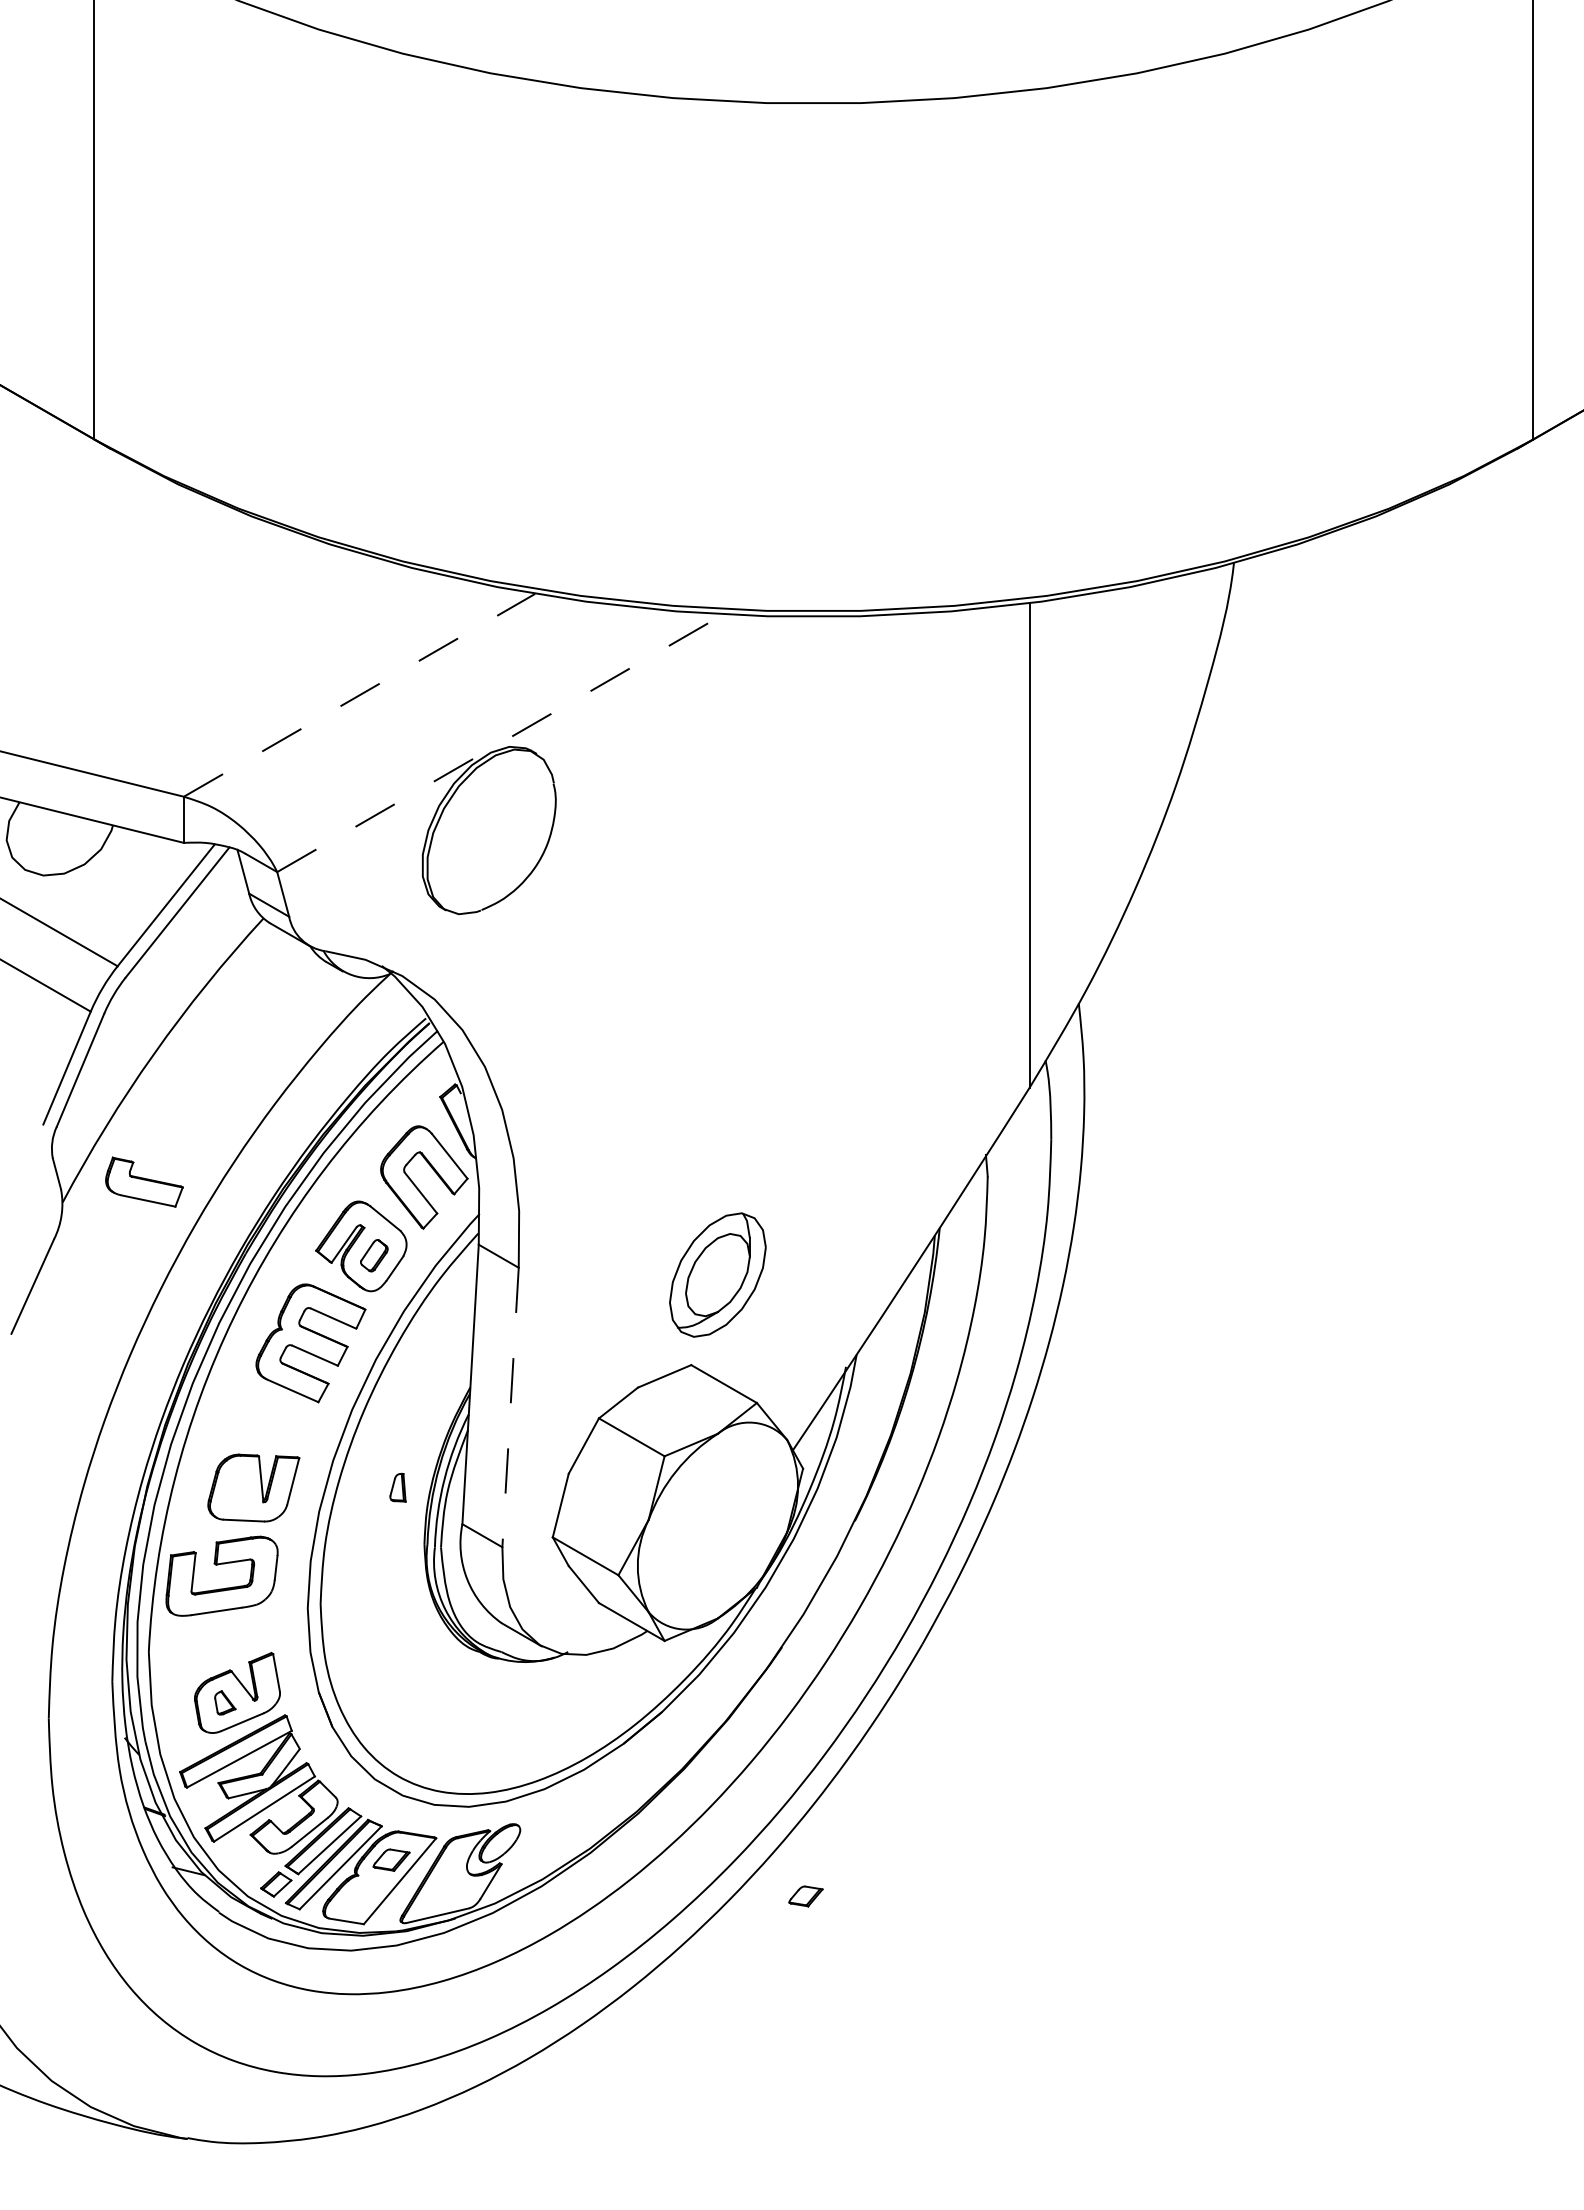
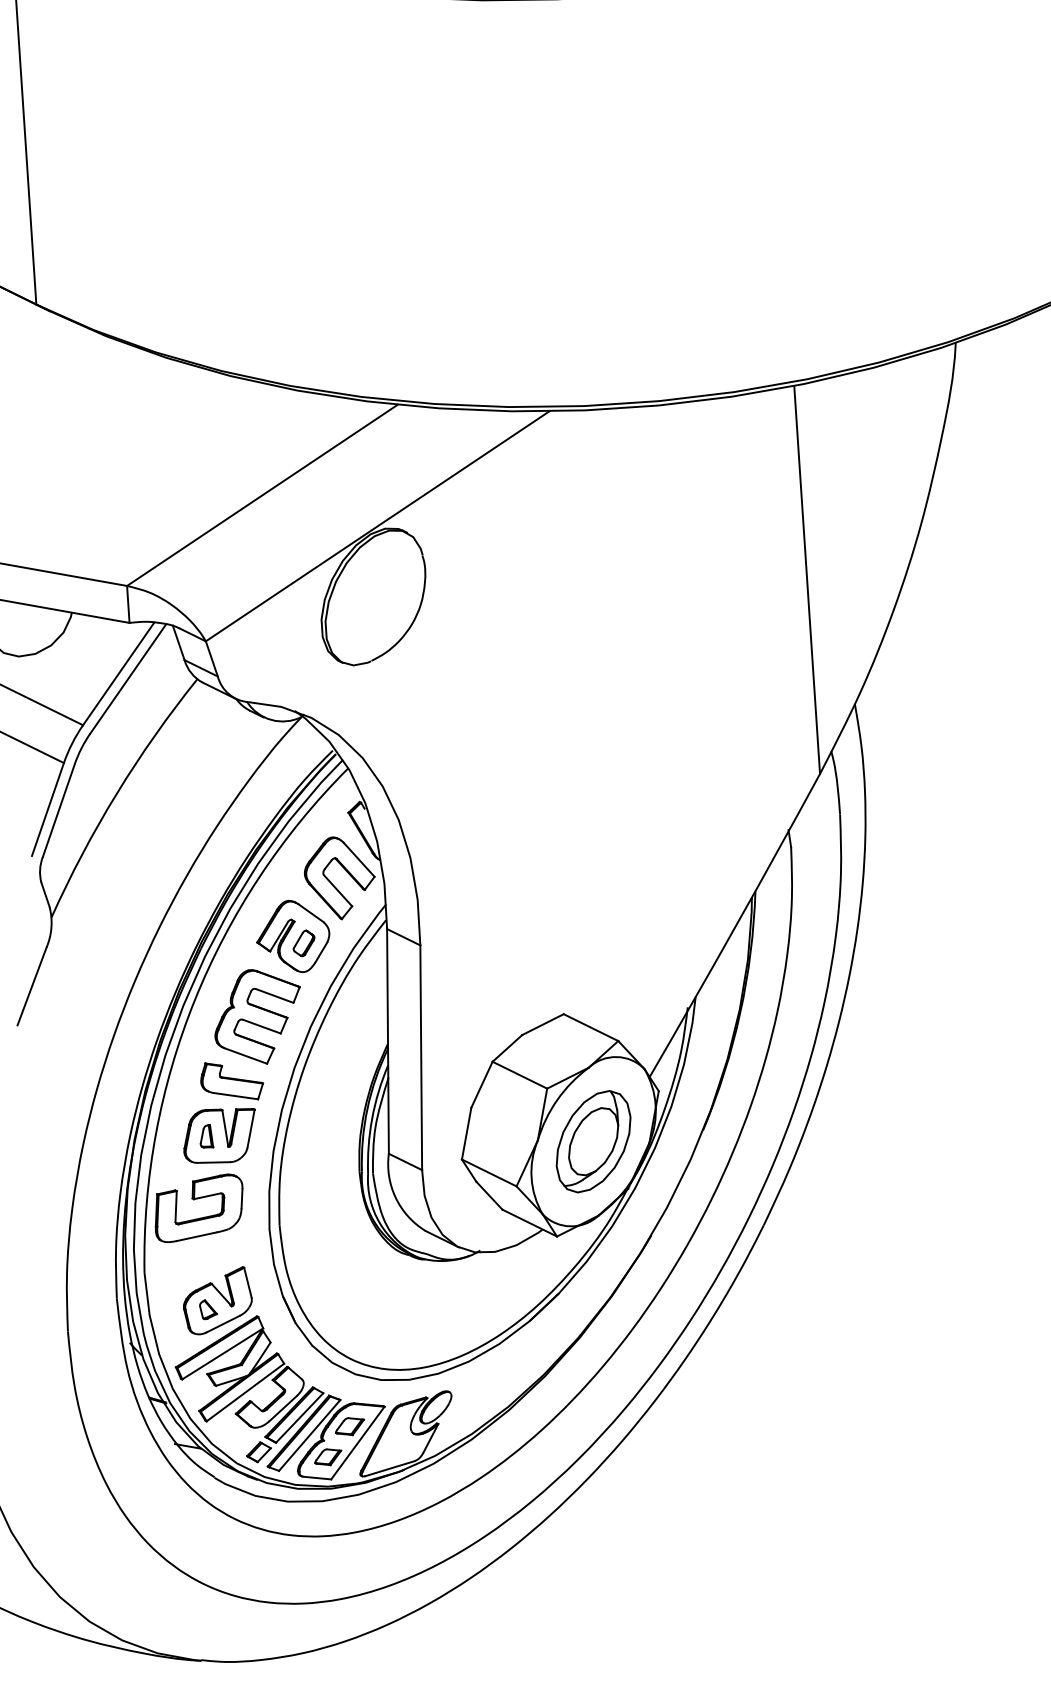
line: (359, 695) -> (262, 495), dashed -> solid
line: (500, 743) -> (377, 526), dashed -> solid
part: (144, 1181) -> (232, 1080), moved
part: (717, 1274) -> (593, 1141), moved
line: (510, 1407) -> (421, 1057), dashed -> solid
part: (397, 1487) -> (205, 1136), moved
part: (805, 1896) -> (327, 1457), moved

